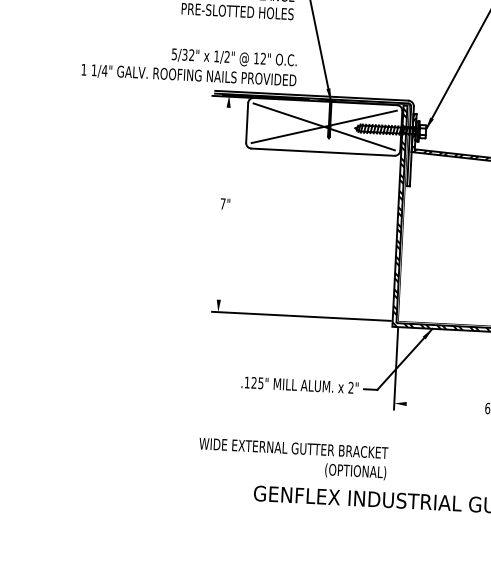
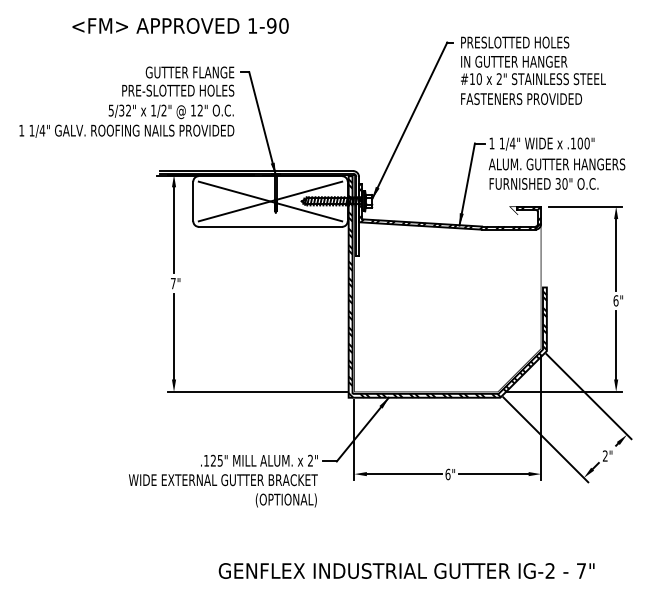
text: (189, 64) -> (126, 120), moved
line: (226, 150) -> (174, 230), added
line: (221, 256) -> (174, 336), added
line: (443, 406) -> (403, 474), added
text: (293, 458) -> (223, 490), moved

